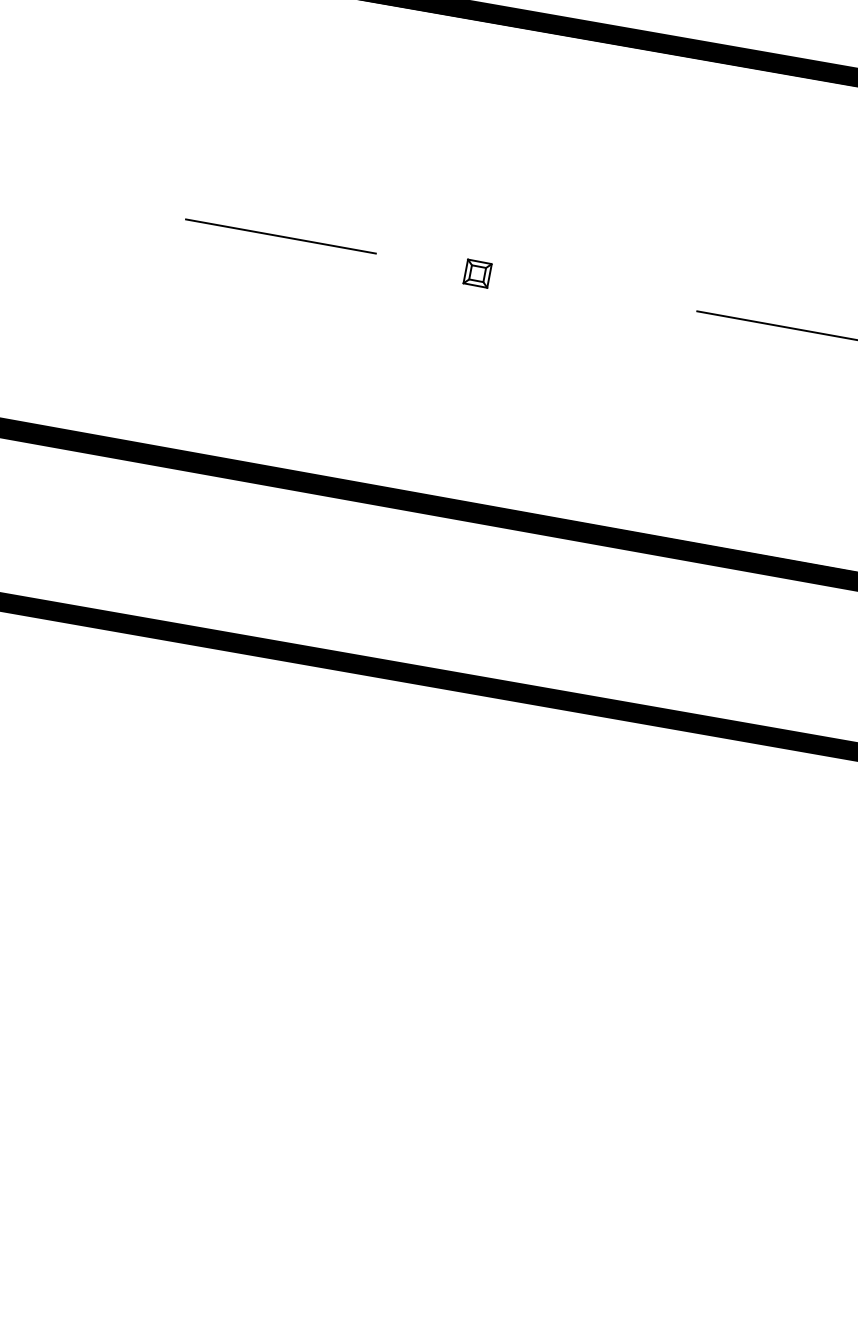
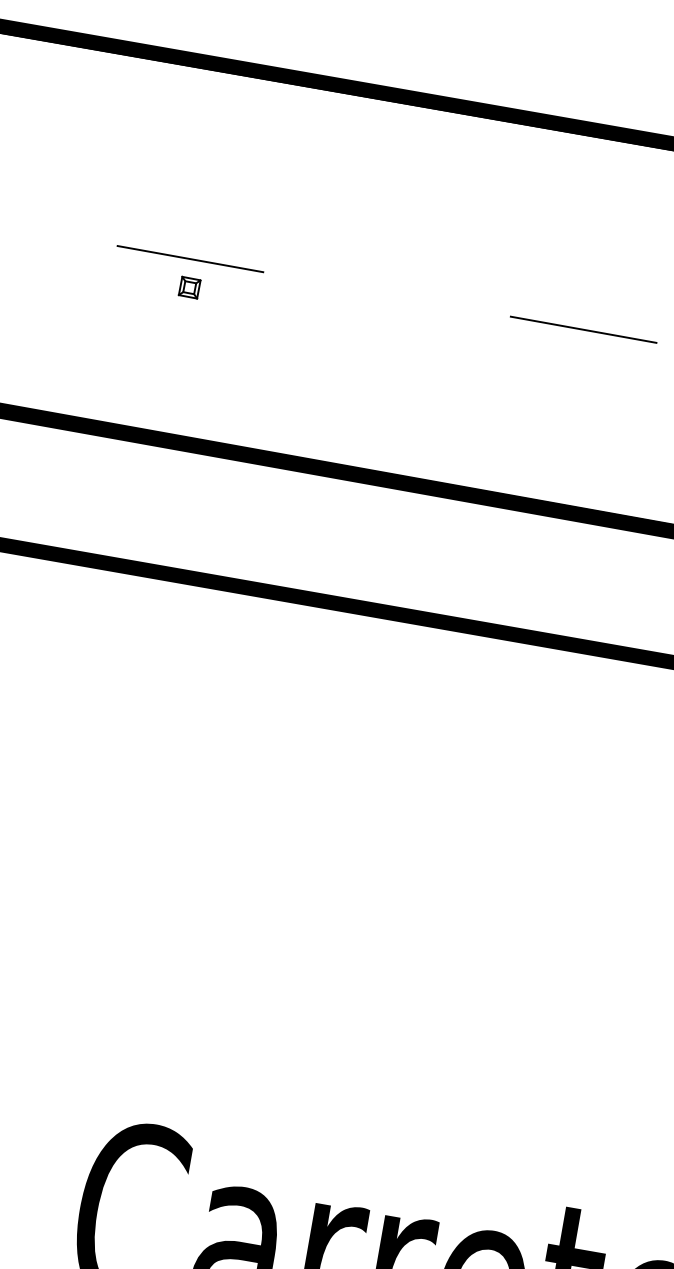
part: (477, 273) -> (189, 287), moved

